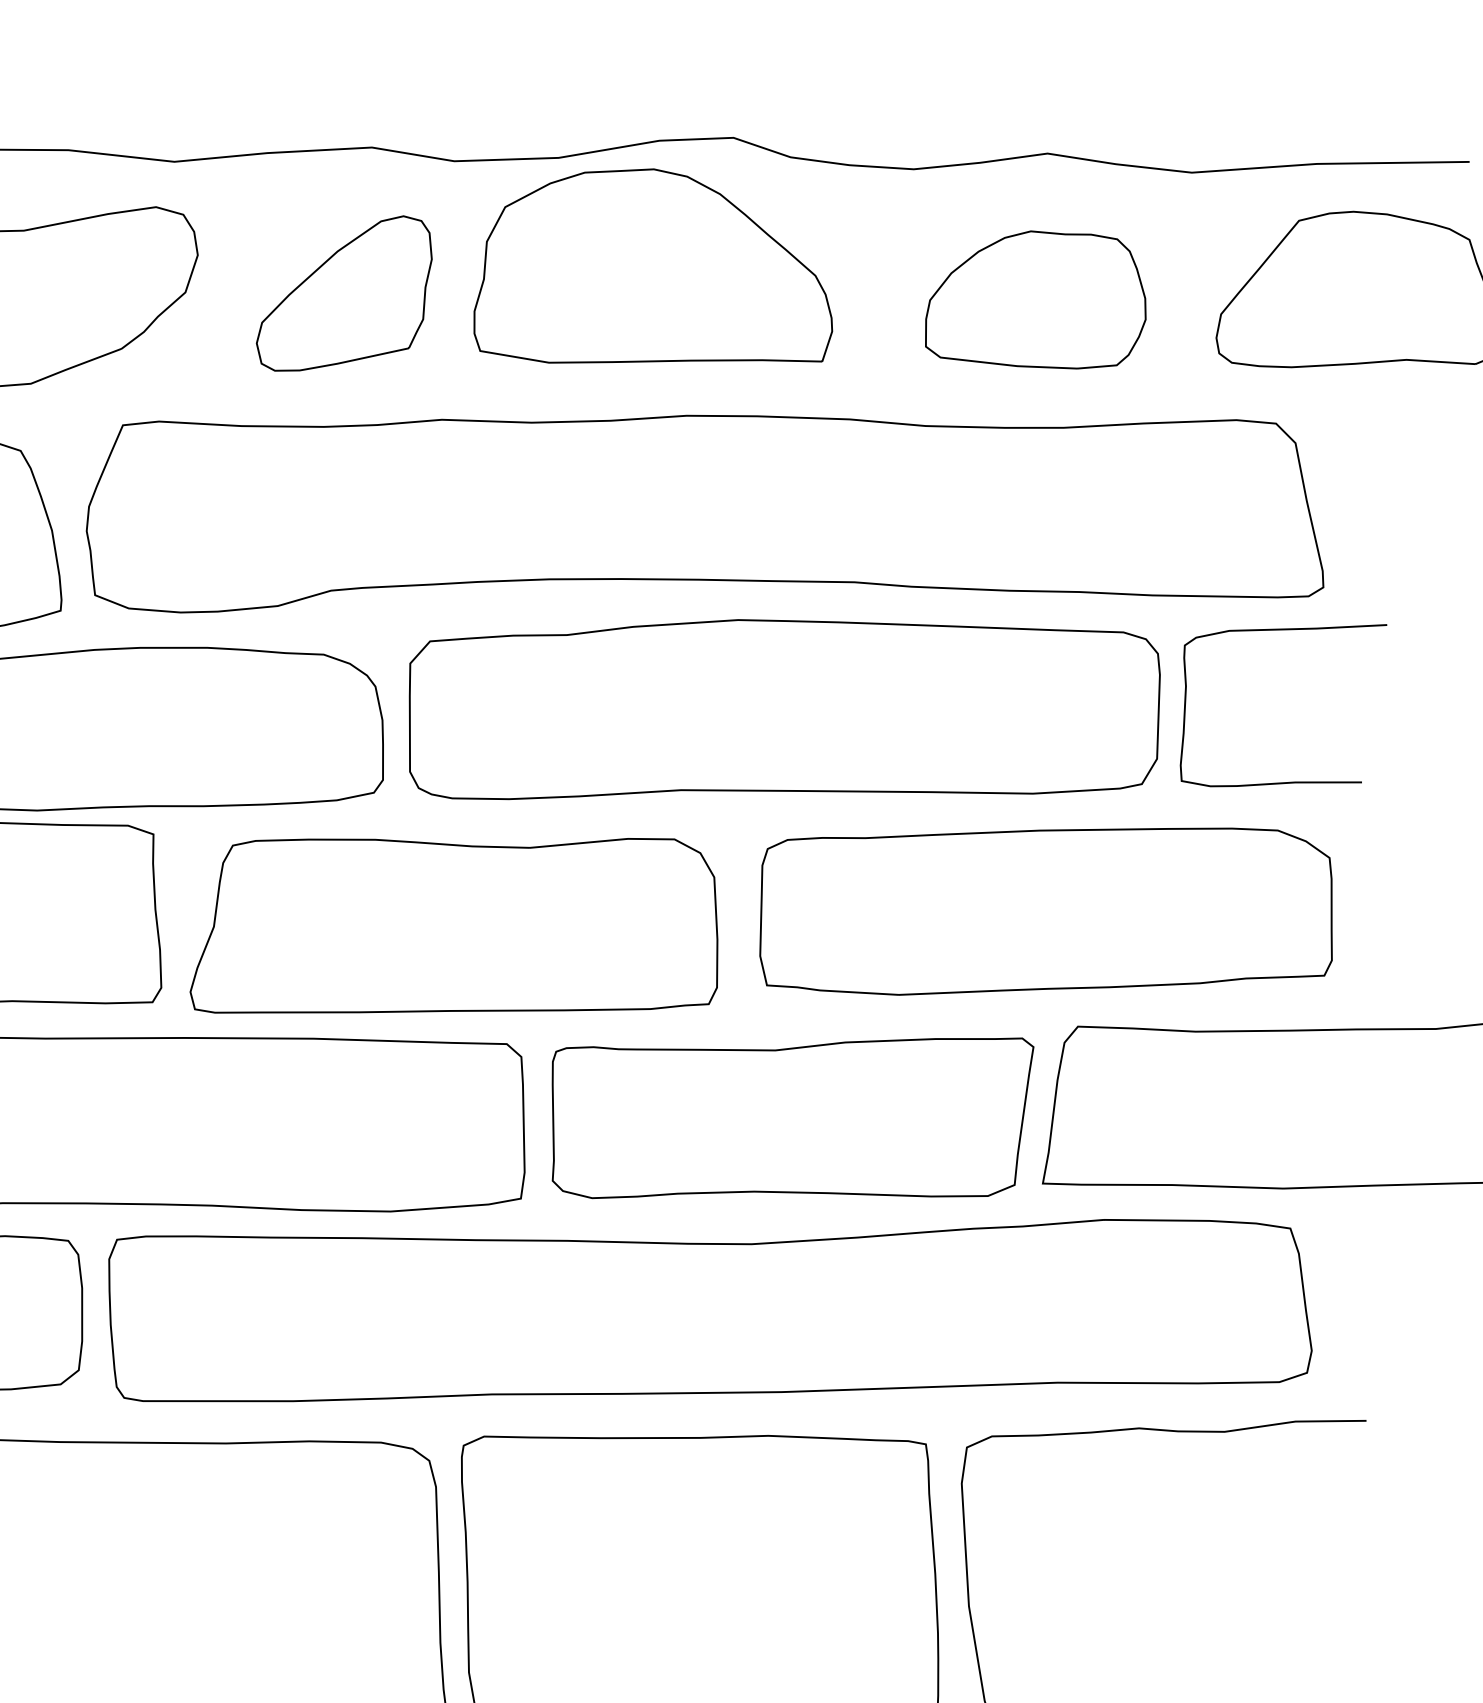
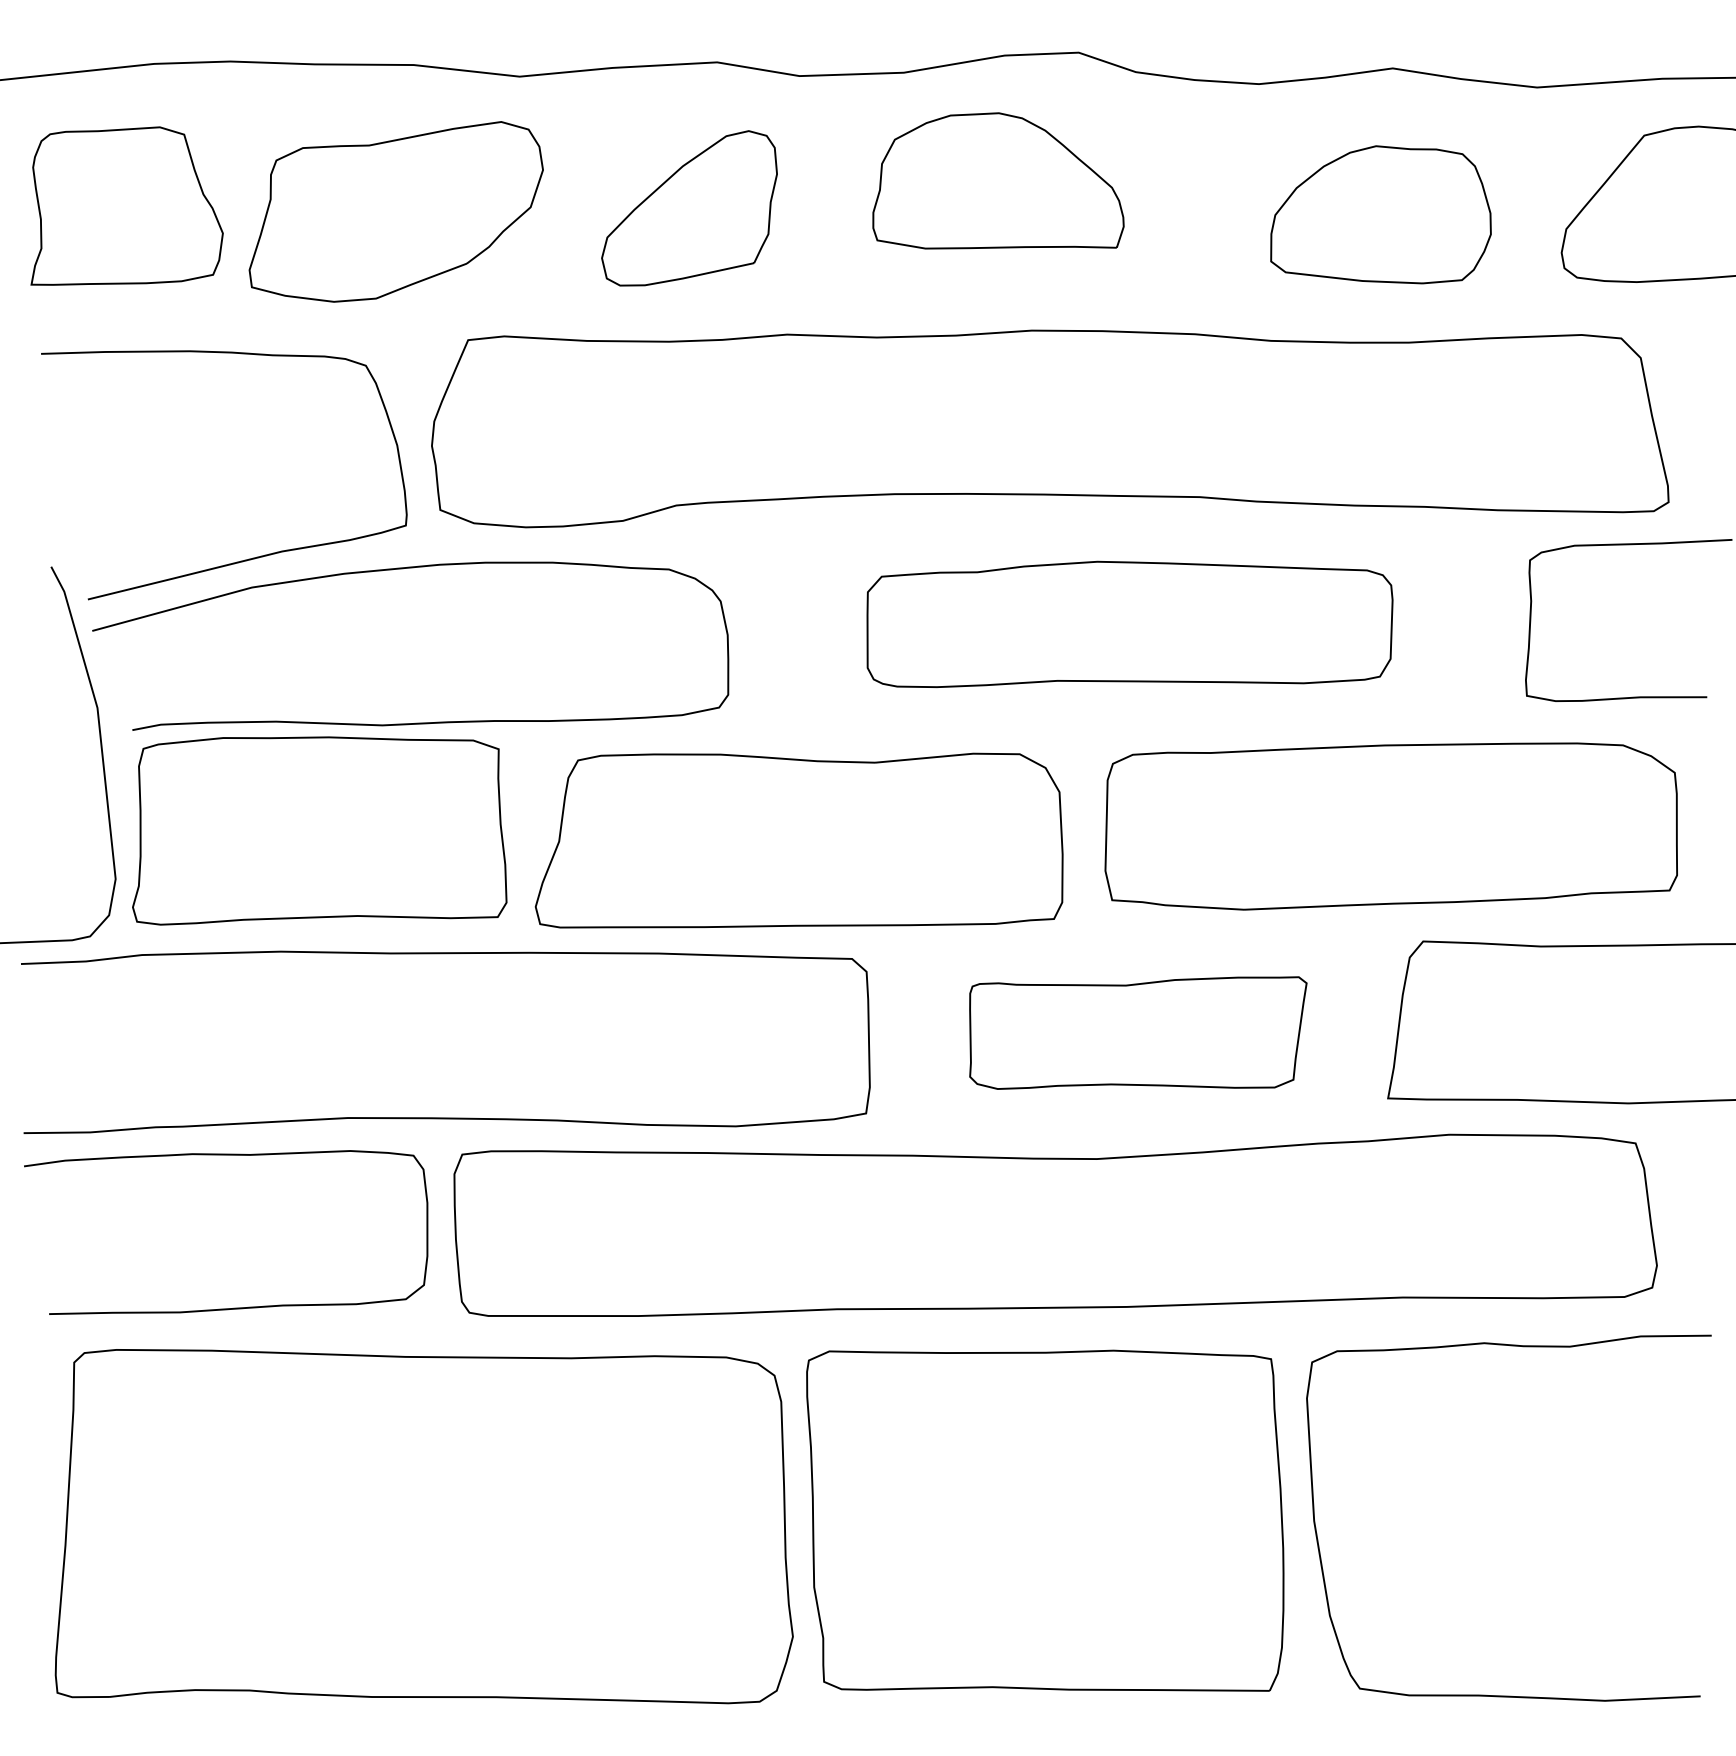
part: (653, 265) -> (998, 180), size x0.7
part: (784, 709) -> (1129, 624), size x0.7
part: (793, 1117) -> (1138, 1032), size x0.7

